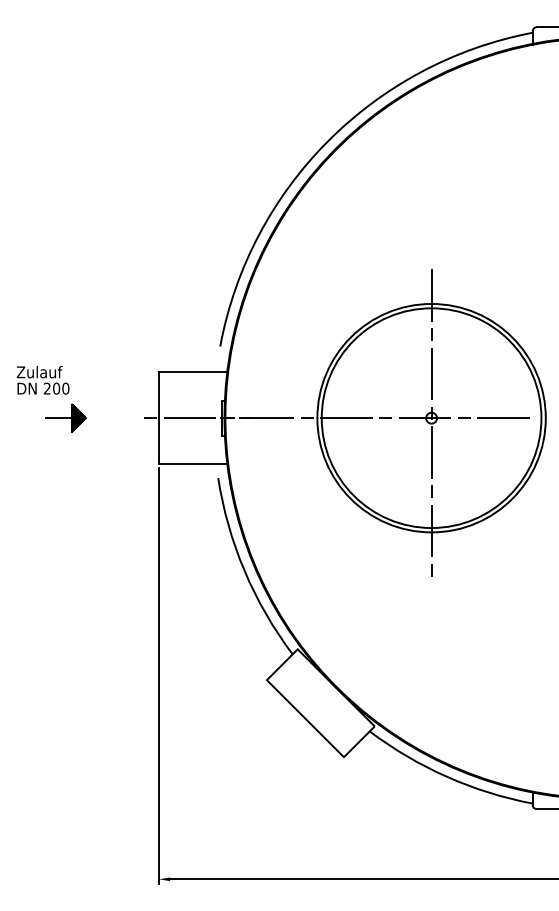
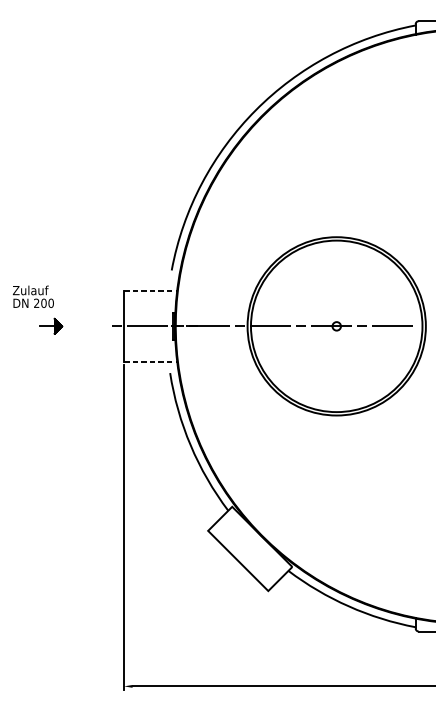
line: (193, 372) -> (150, 290), solid -> dashed
part: (65, 417) -> (50, 325), size x0.7
line: (431, 423) -> (336, 330), removed
line: (193, 463) -> (150, 361), solid -> dashed

